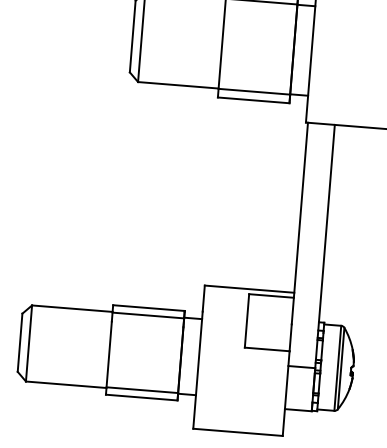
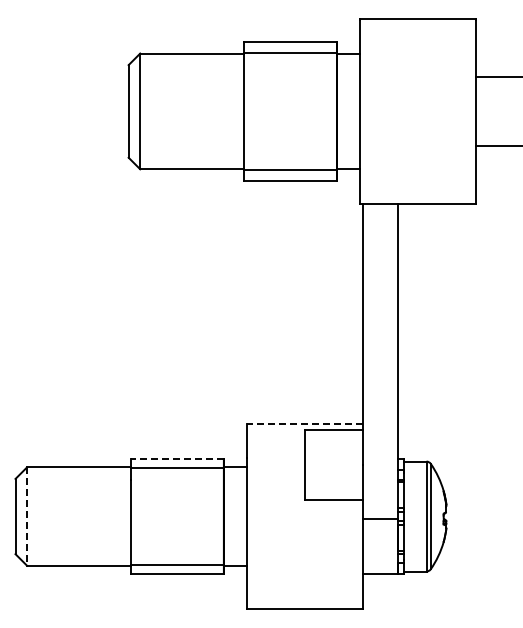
line: (249, 288) -> (304, 423), solid -> dashed
line: (148, 307) -> (177, 458), solid -> dashed
line: (29, 344) -> (27, 517), solid -> dashed

